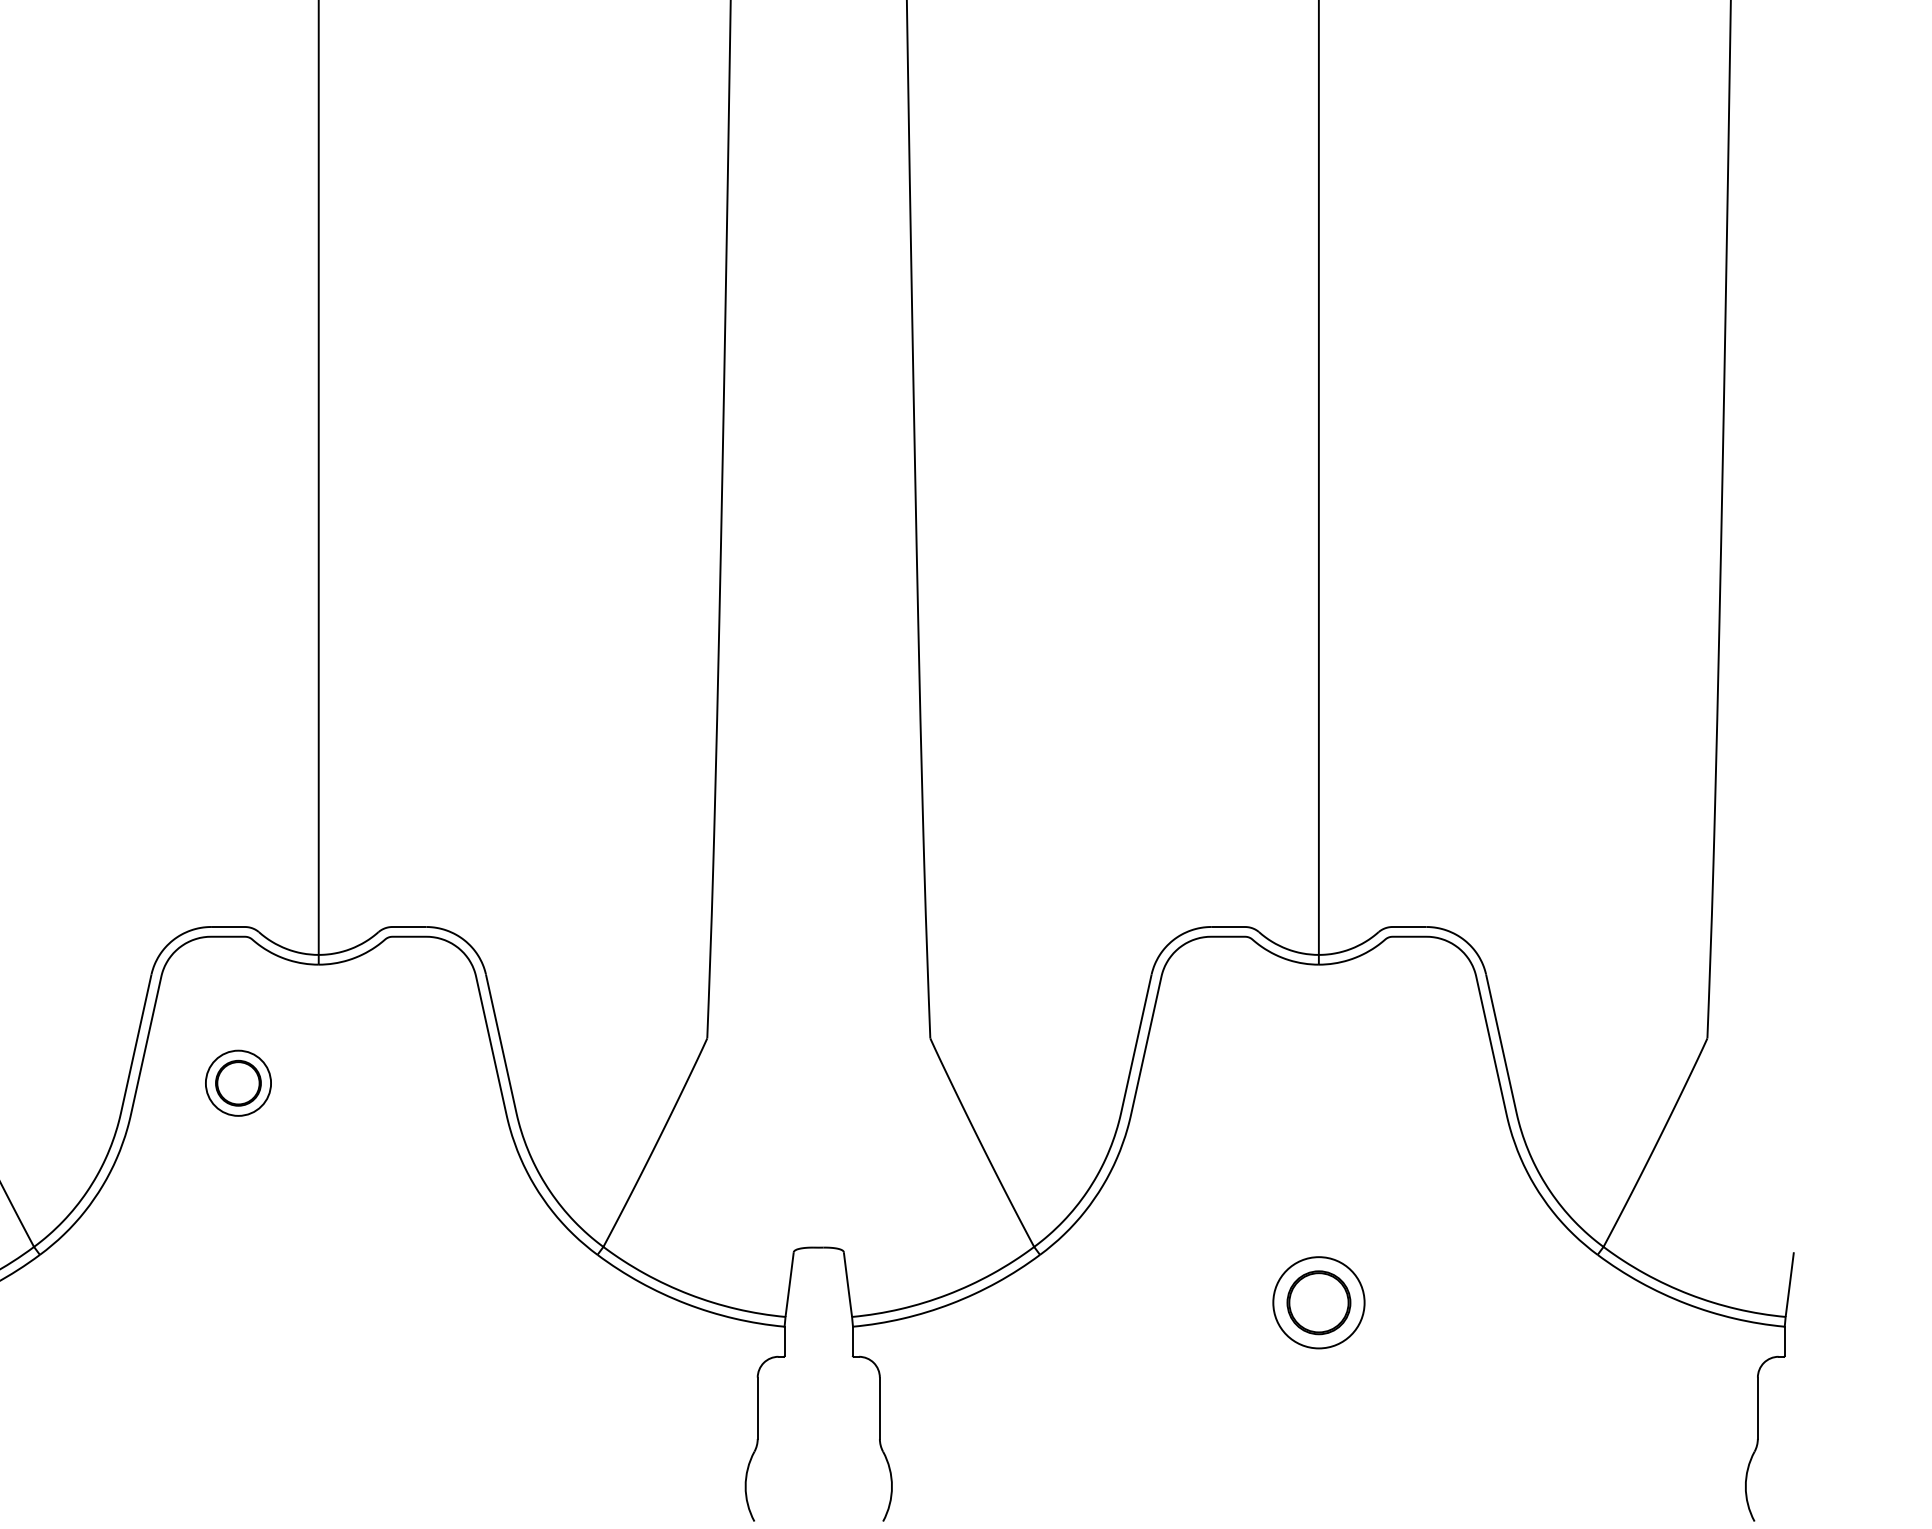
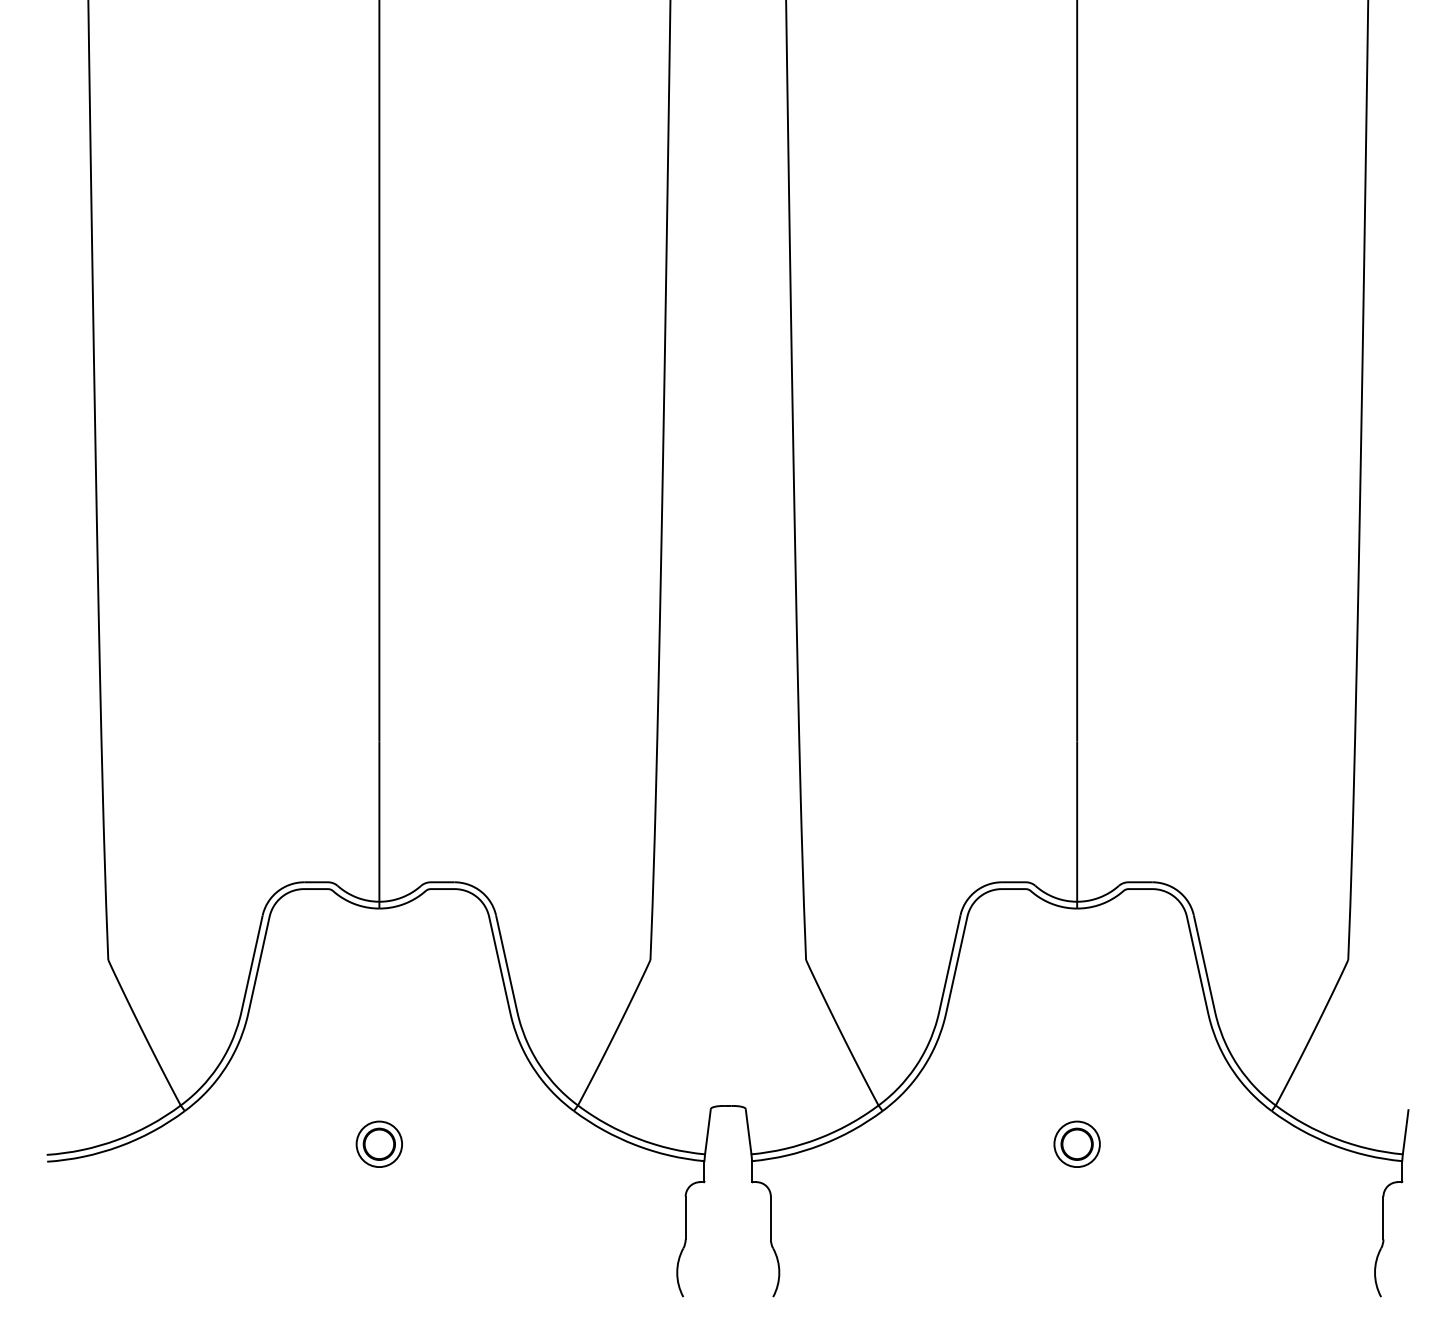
part: (237, 1082) -> (378, 1143), moved
part: (1317, 1301) -> (1076, 1143), size x0.71

